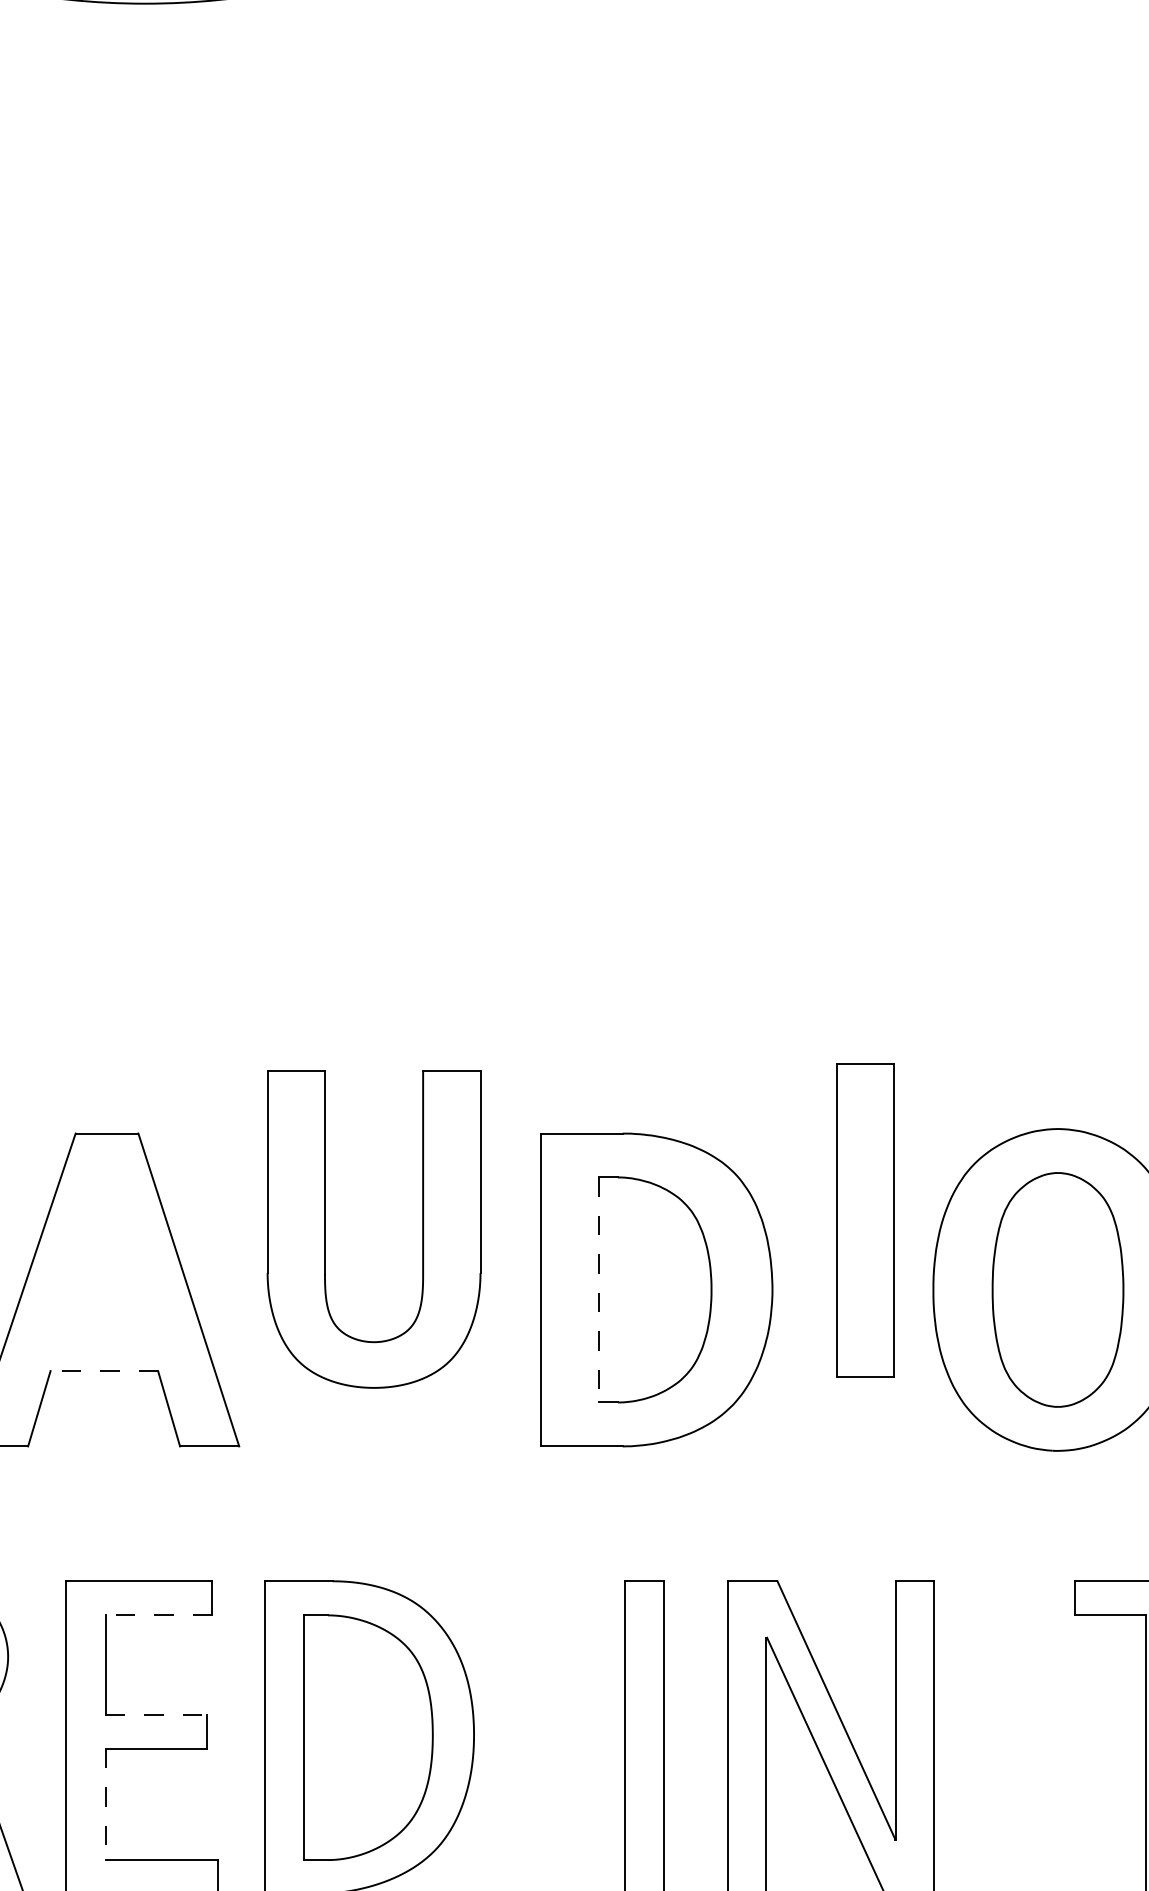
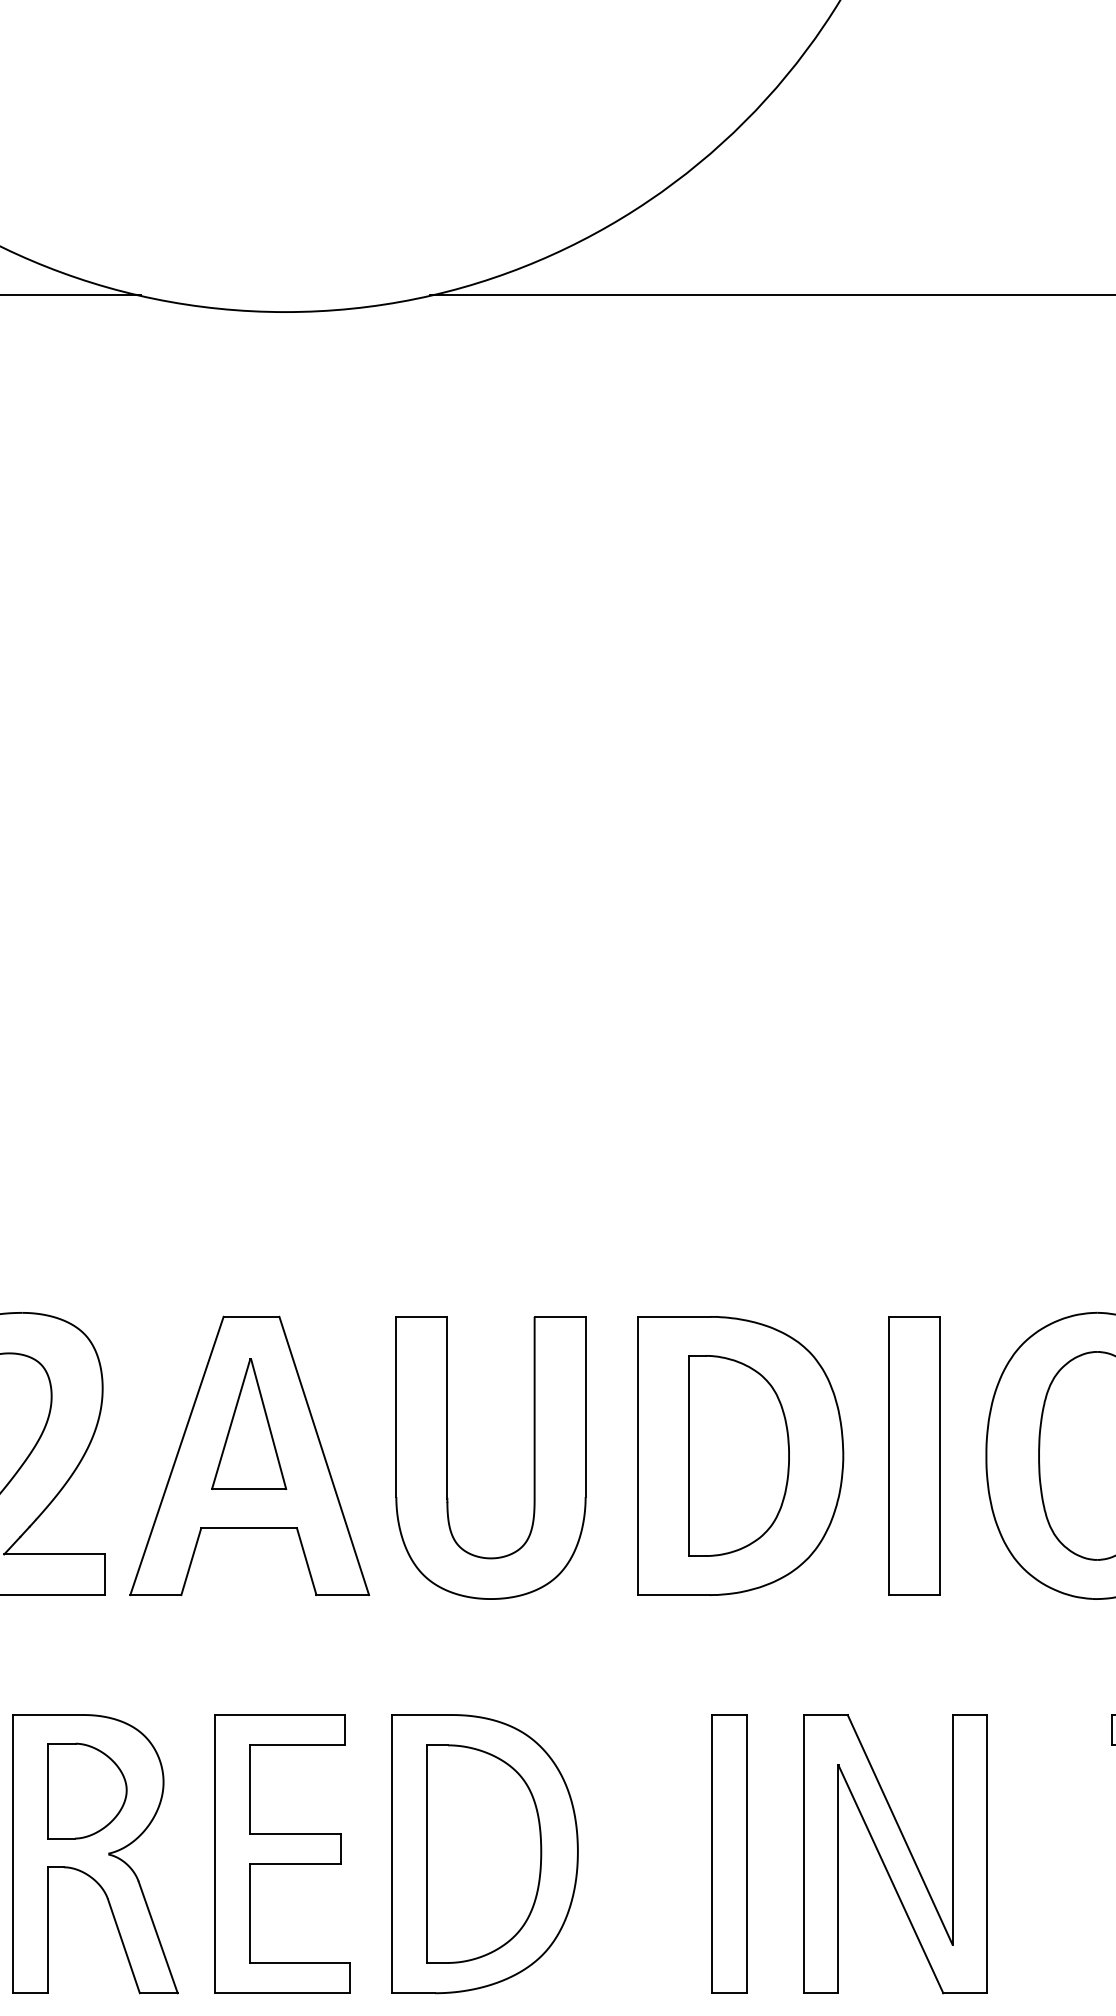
part: (864, 1219) -> (914, 1455), moved
part: (325, 1228) -> (447, 1457), moved
part: (104, 1253) -> (249, 1423), added
line: (598, 1290) -> (688, 1456), dashed -> solid
line: (104, 1371) -> (249, 1528), dashed -> solid
line: (158, 1615) -> (297, 1745), dashed -> solid
line: (157, 1714) -> (296, 1833), dashed -> solid
line: (105, 1805) -> (250, 1914), dashed -> solid

